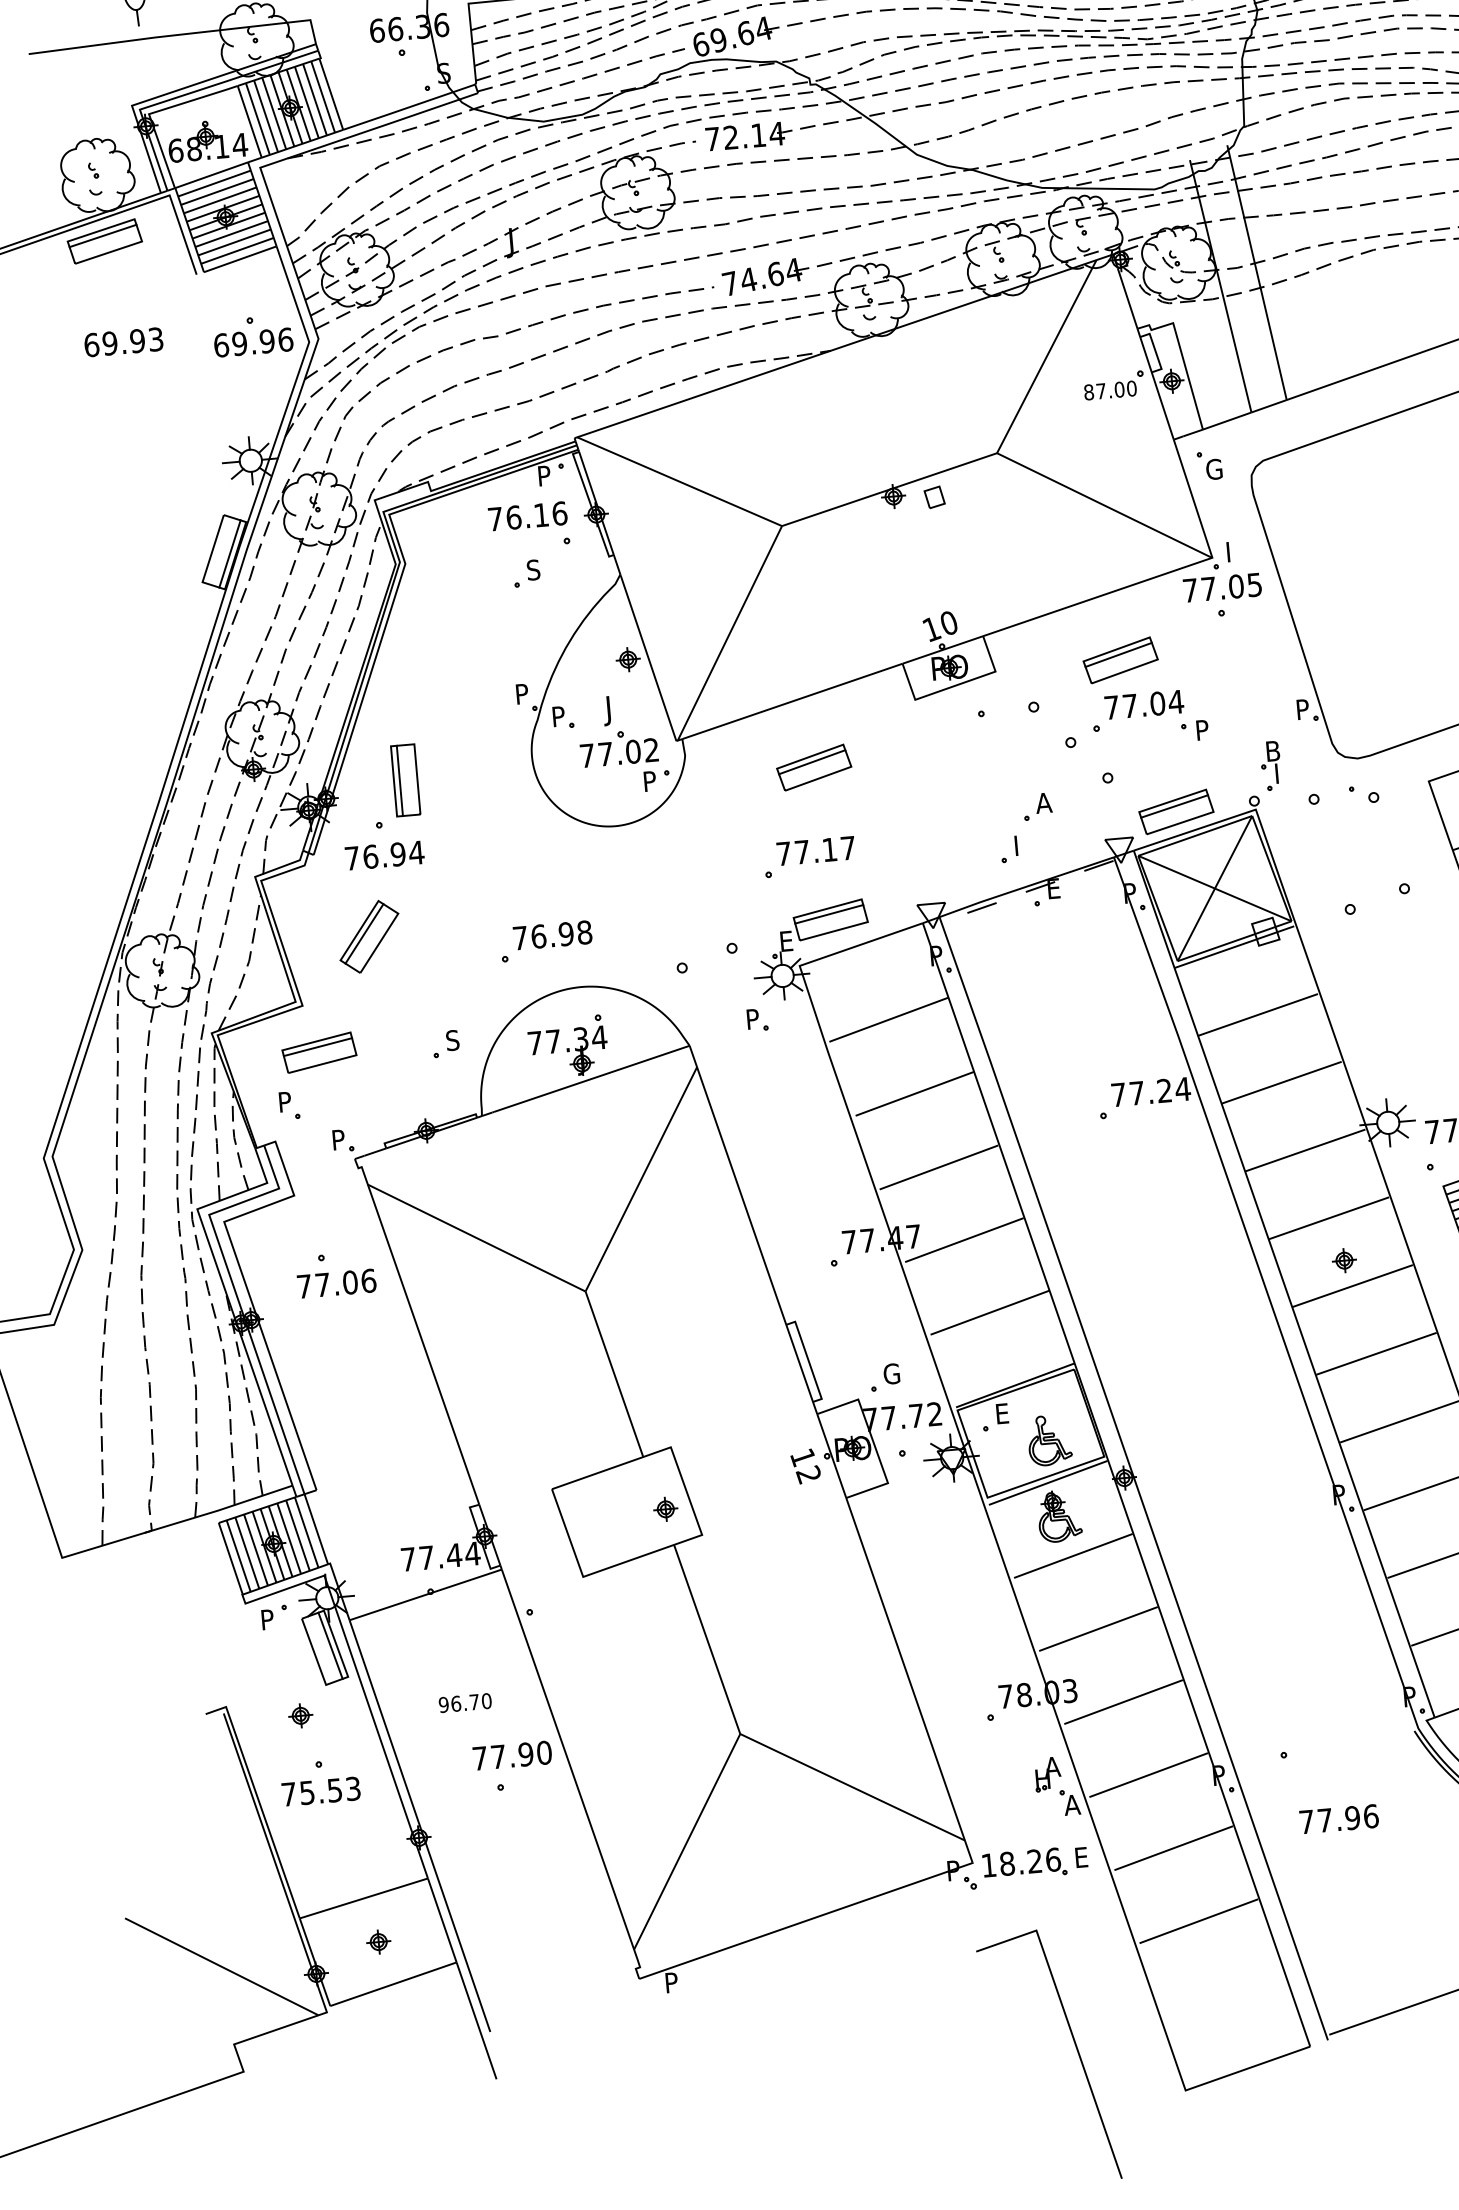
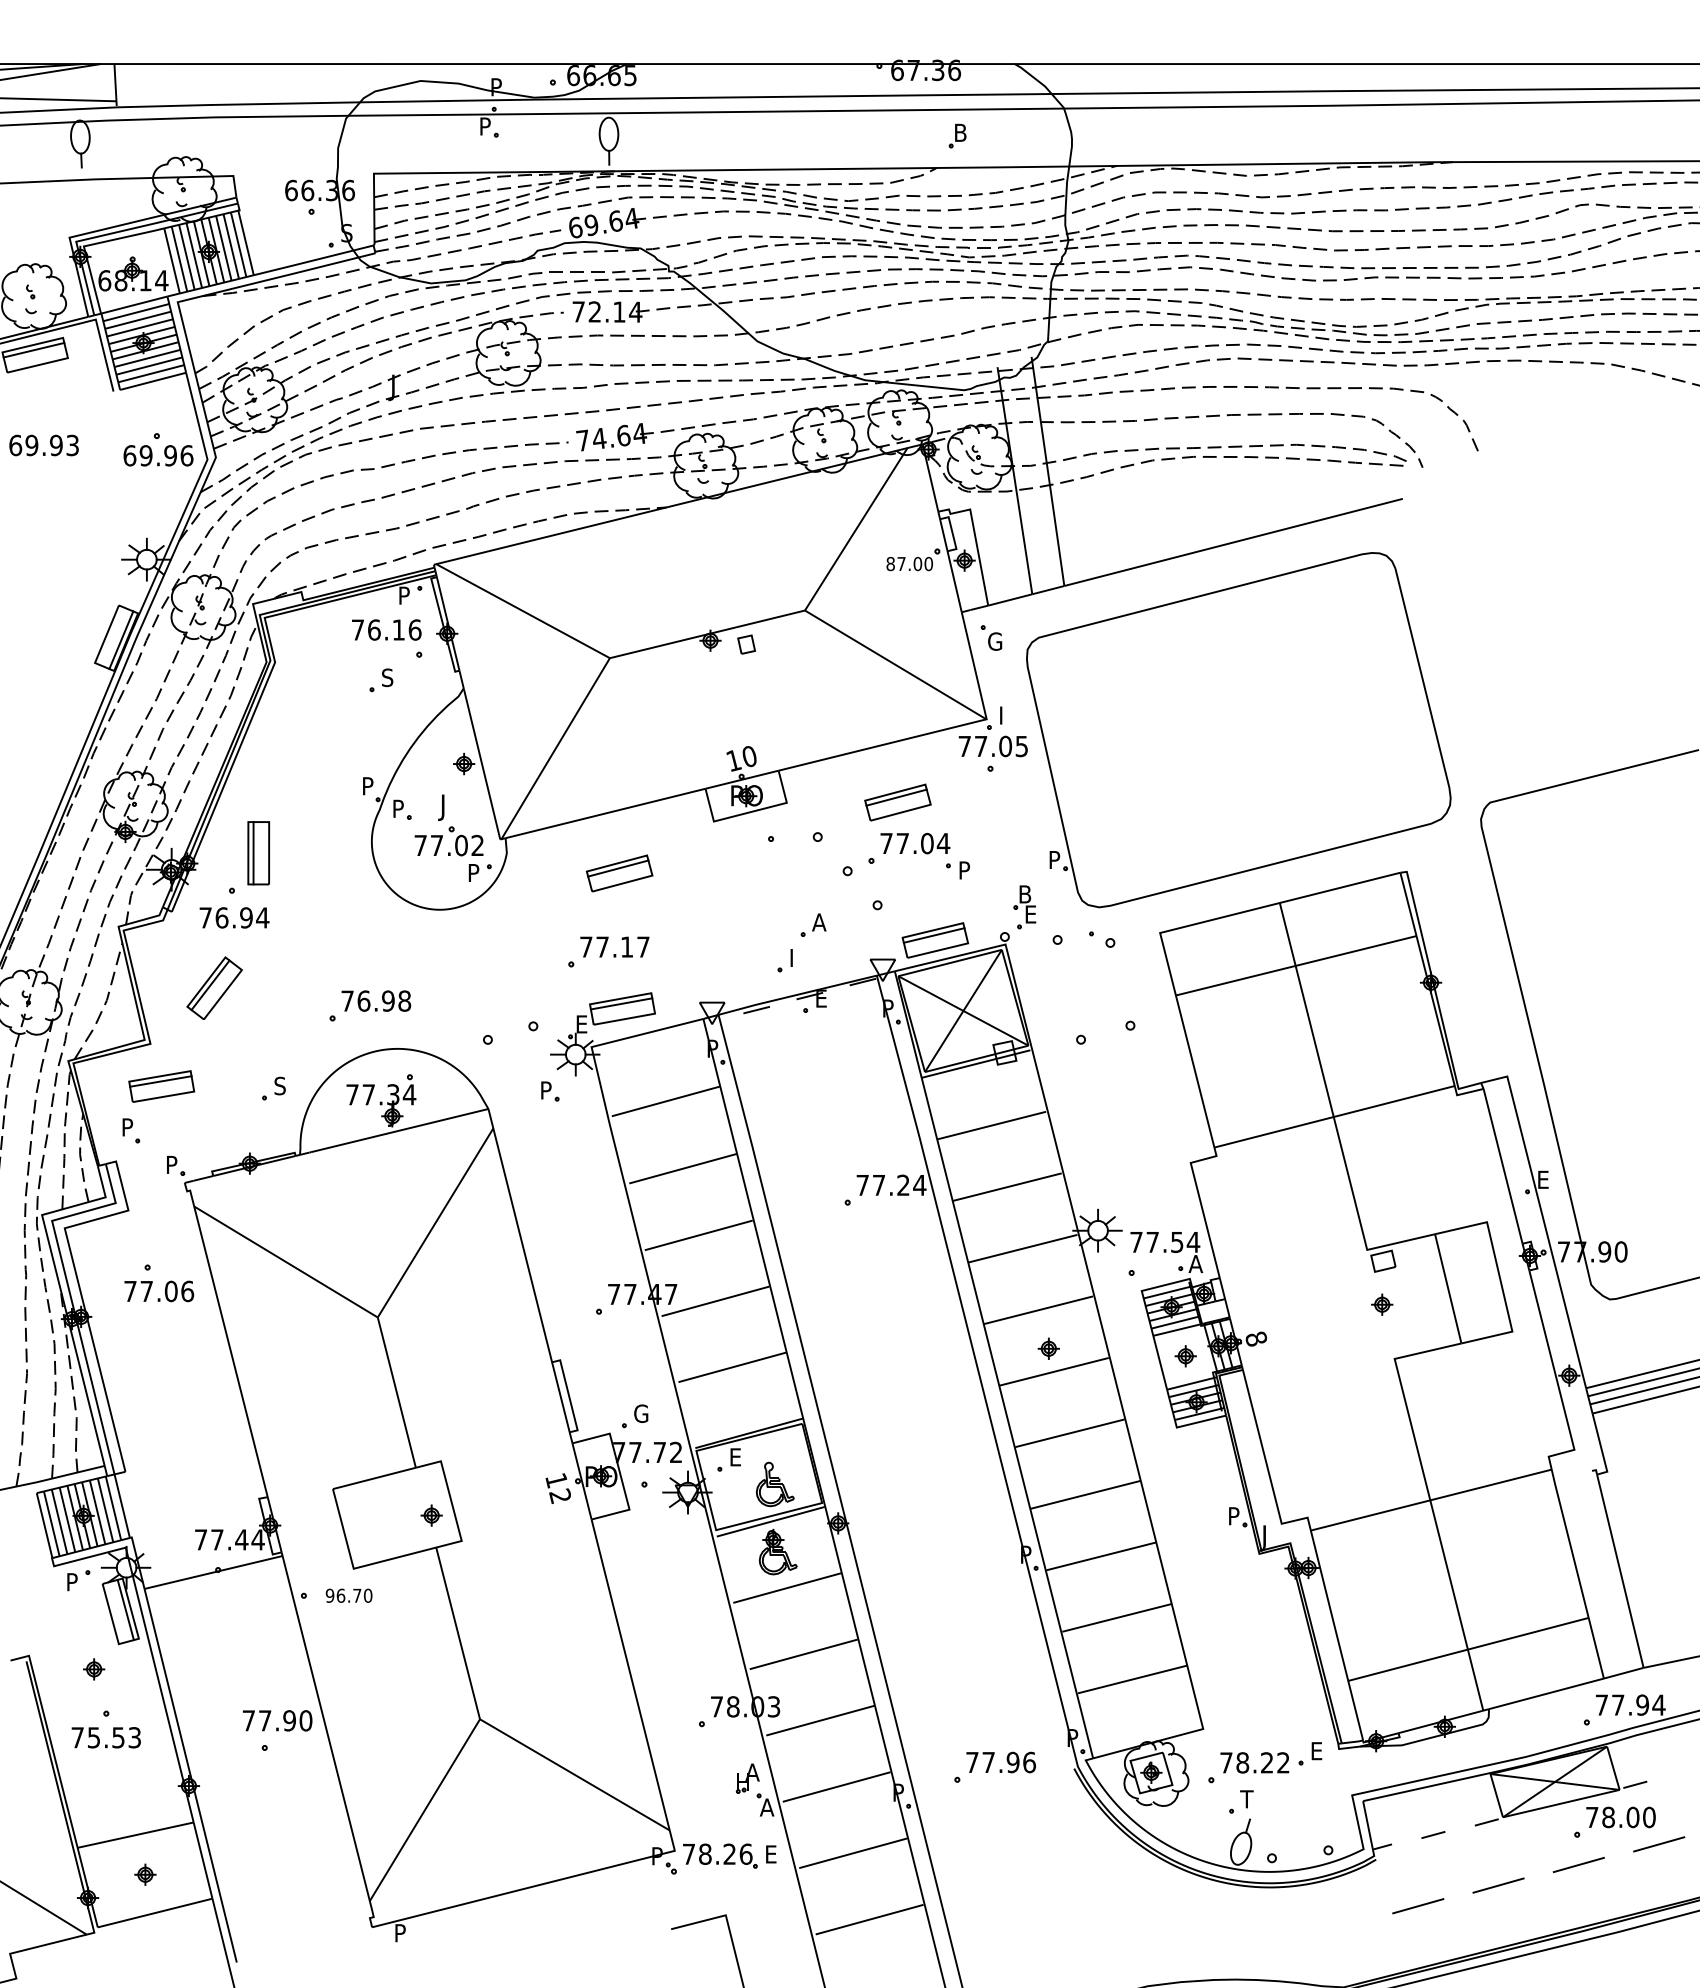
text: (1283, 773) -> (1032, 914), I -> E
text: (464, 1702) -> (348, 1595), moved
text: (1338, 1819) -> (1000, 1762), moved
text: (988, 1864) -> (688, 1853), 18.26 -> 78.26

